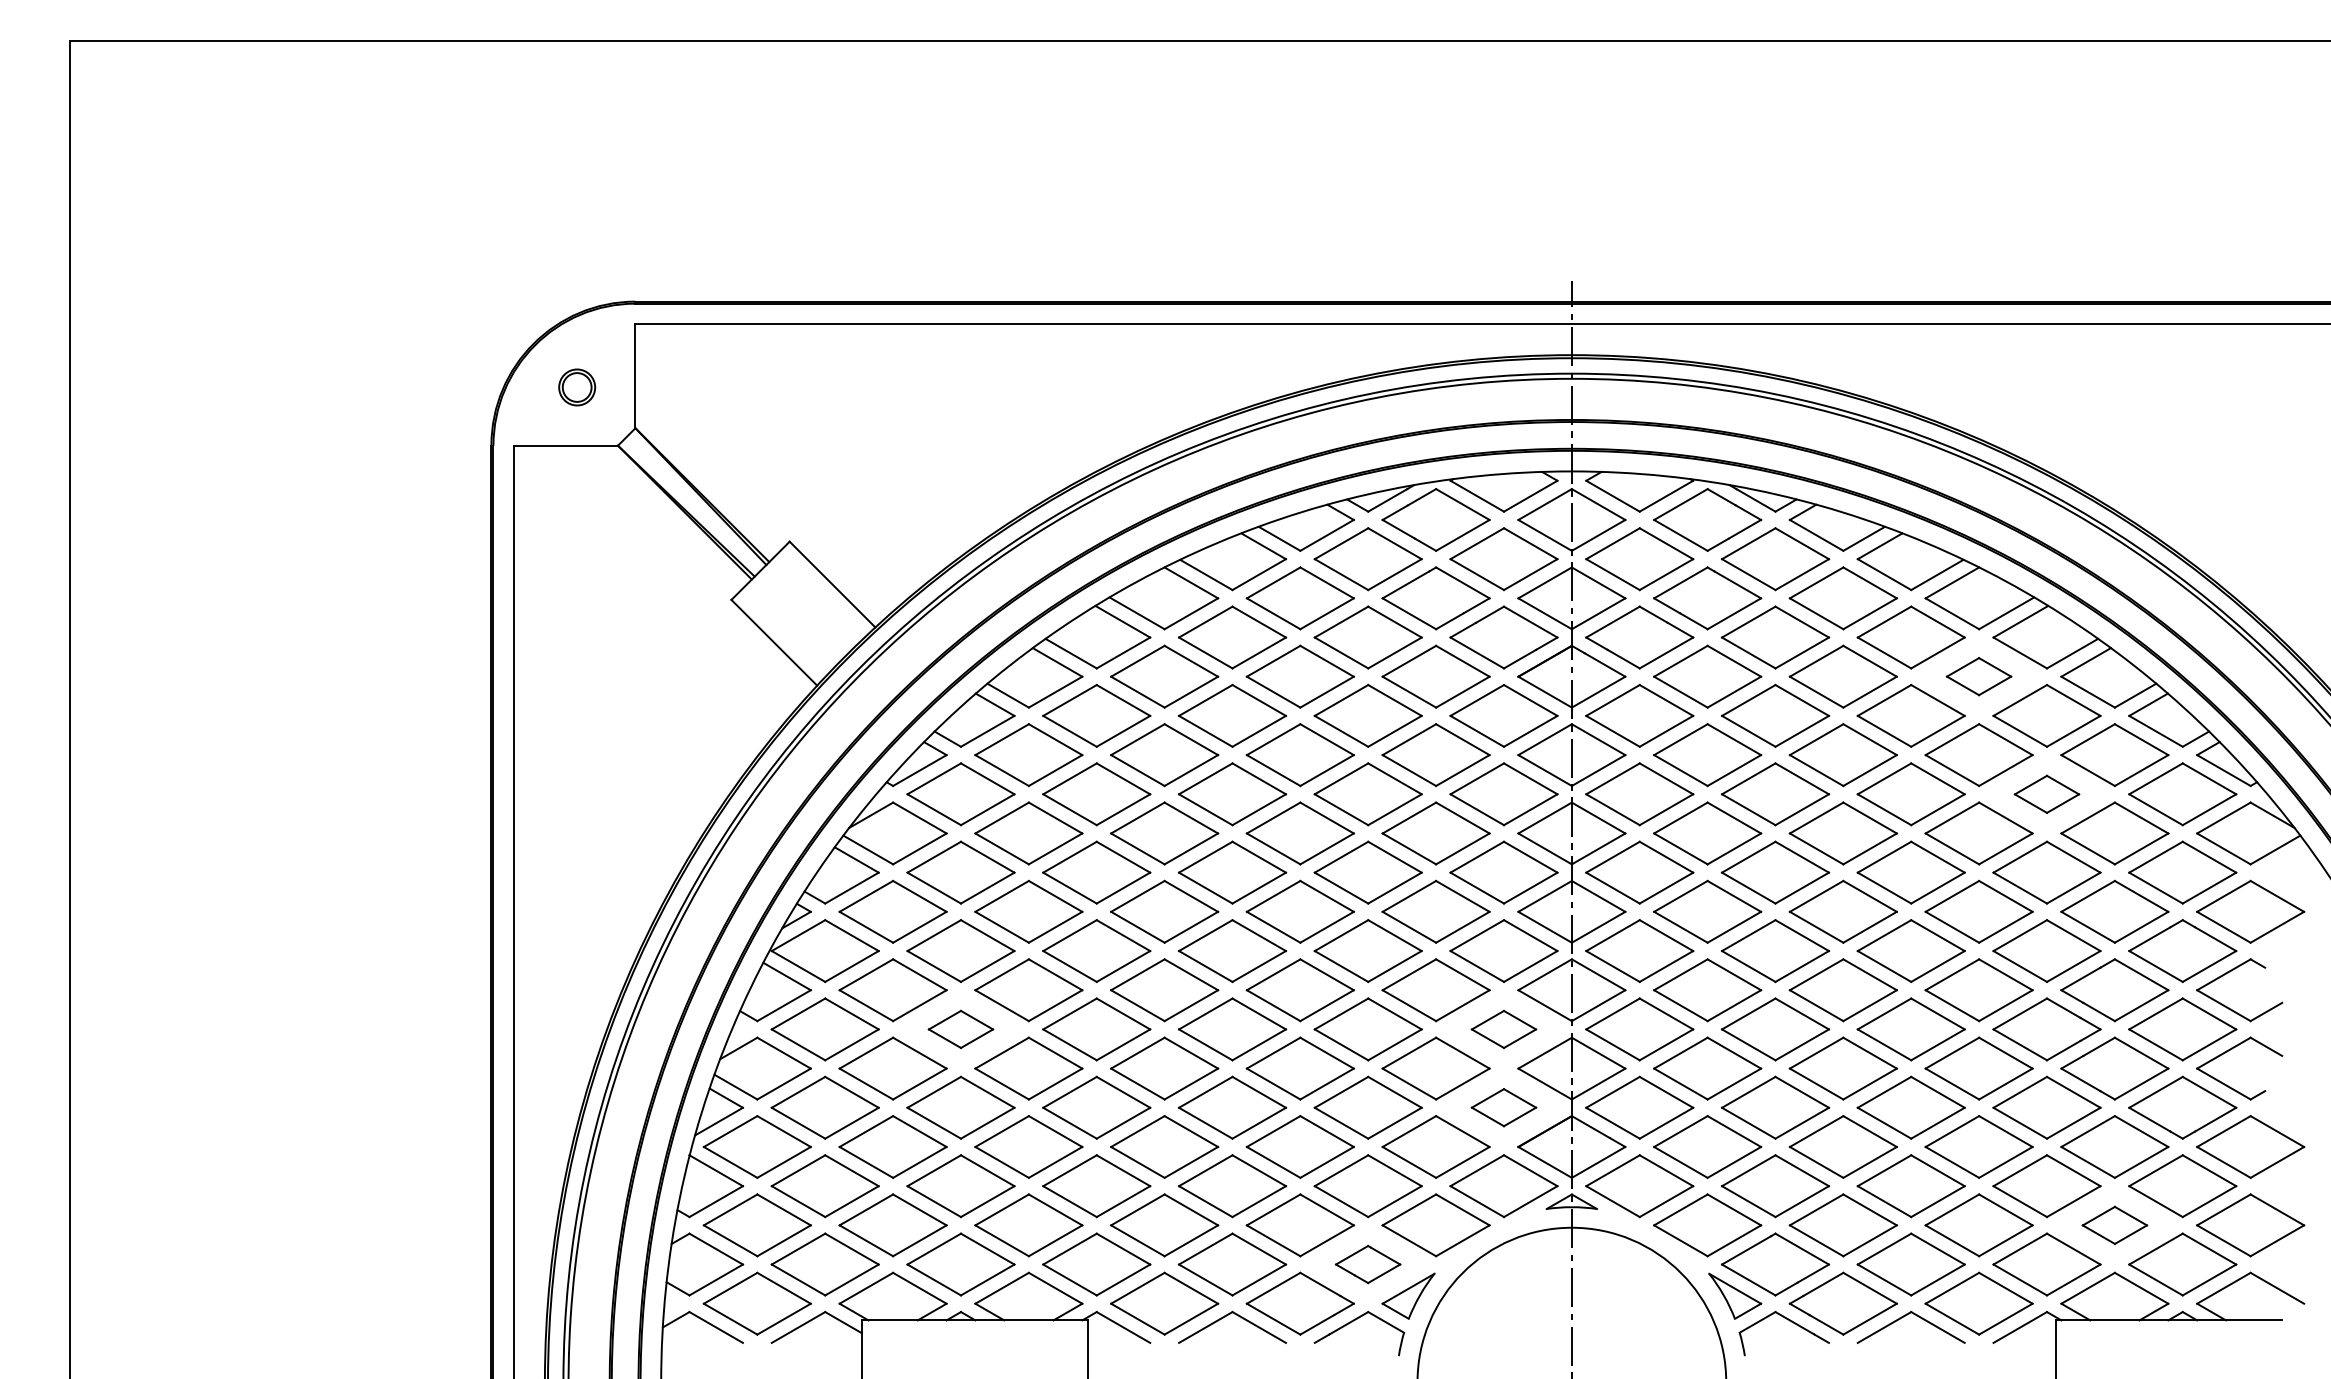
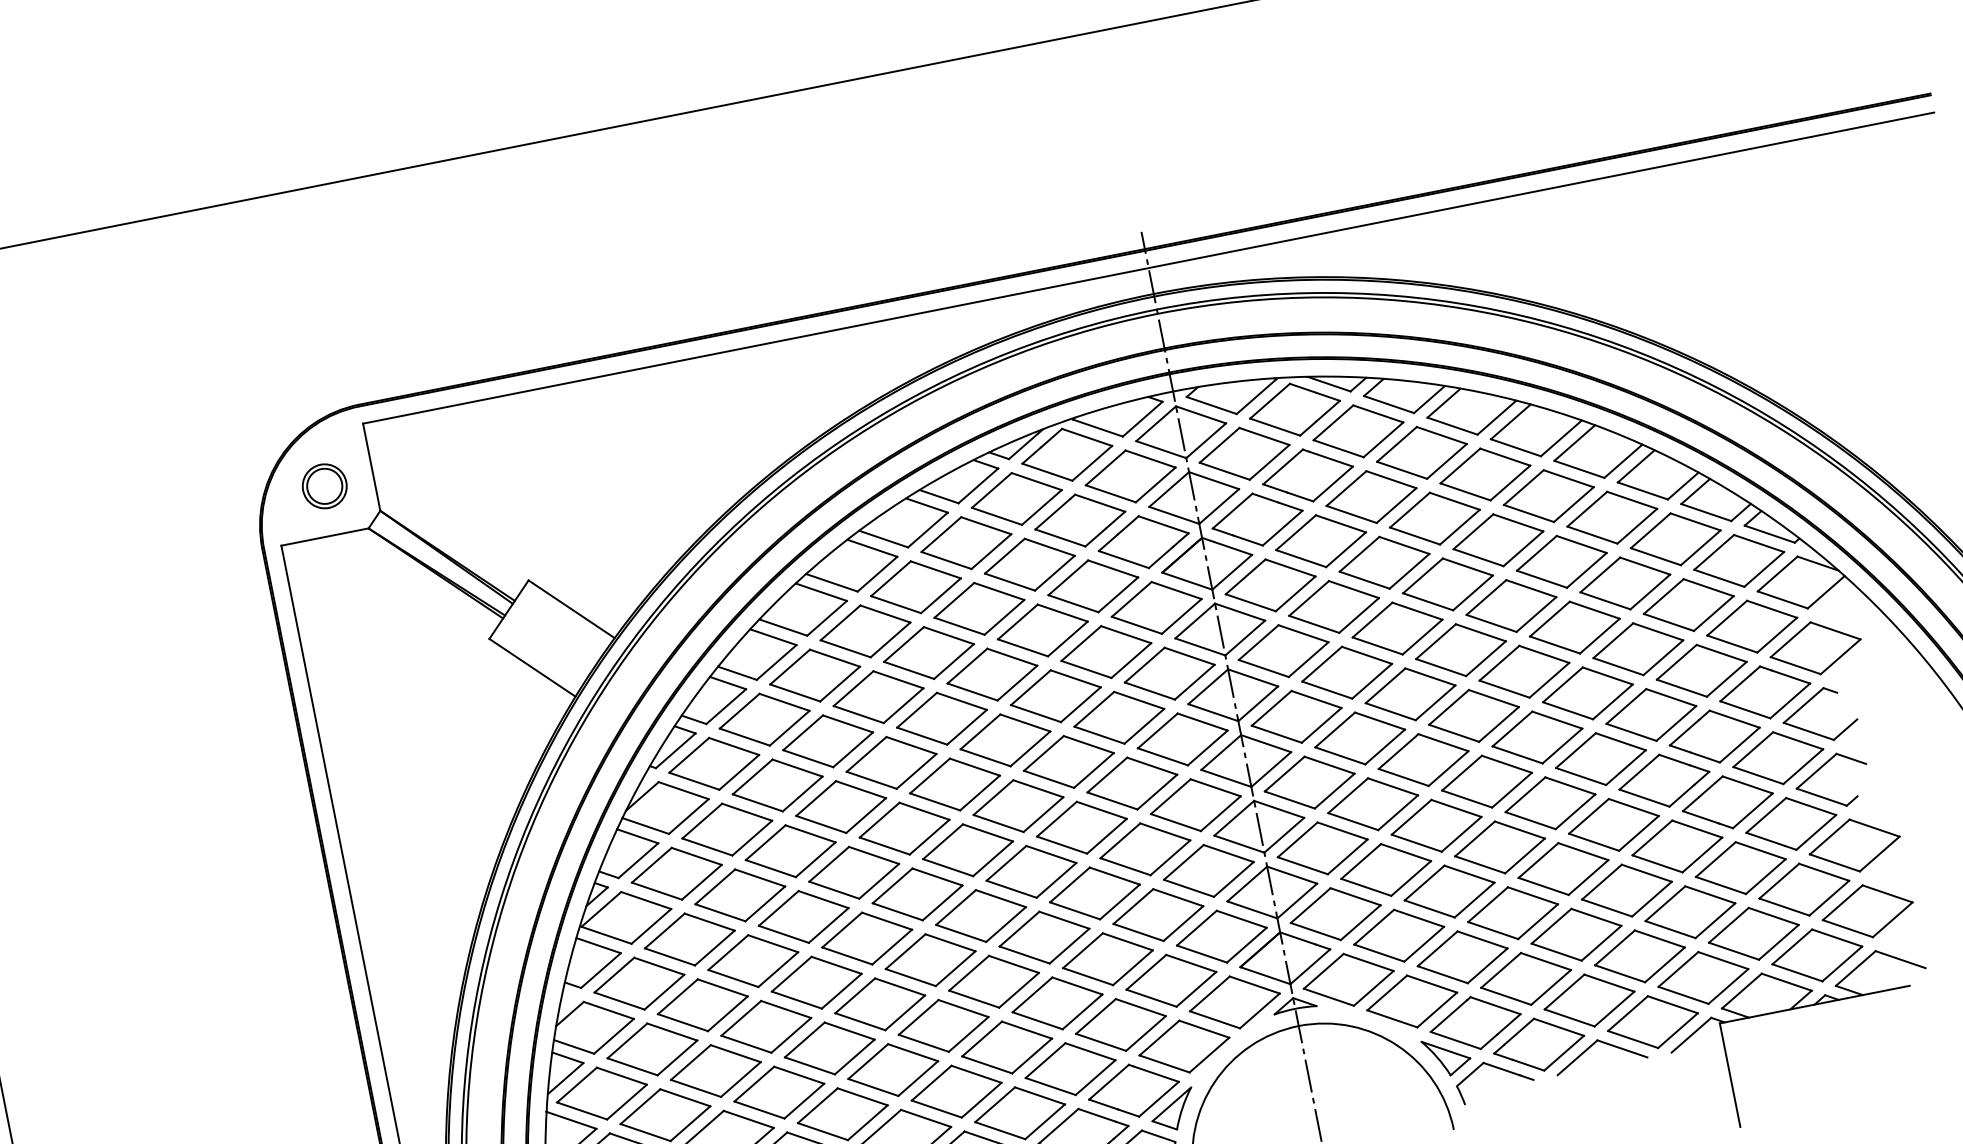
part: (576, 387) -> (324, 486), size x1.43
part: (1978, 676) -> (1548, 496), size x1.67
part: (2046, 794) -> (1624, 583), size x1.67
part: (960, 1029) -> (752, 961), size x1.67
part: (1503, 1029) -> (1208, 871), size x1.67
part: (1503, 1107) -> (1221, 936), size x1.67
part: (2114, 1225) -> (1753, 934), size x1.67
part: (1367, 1264) -> (1133, 1090), size x1.67

